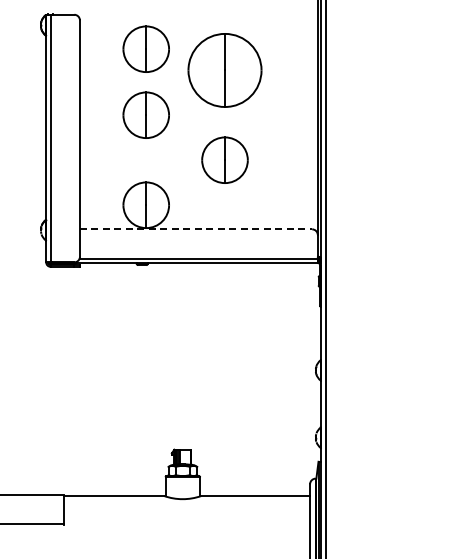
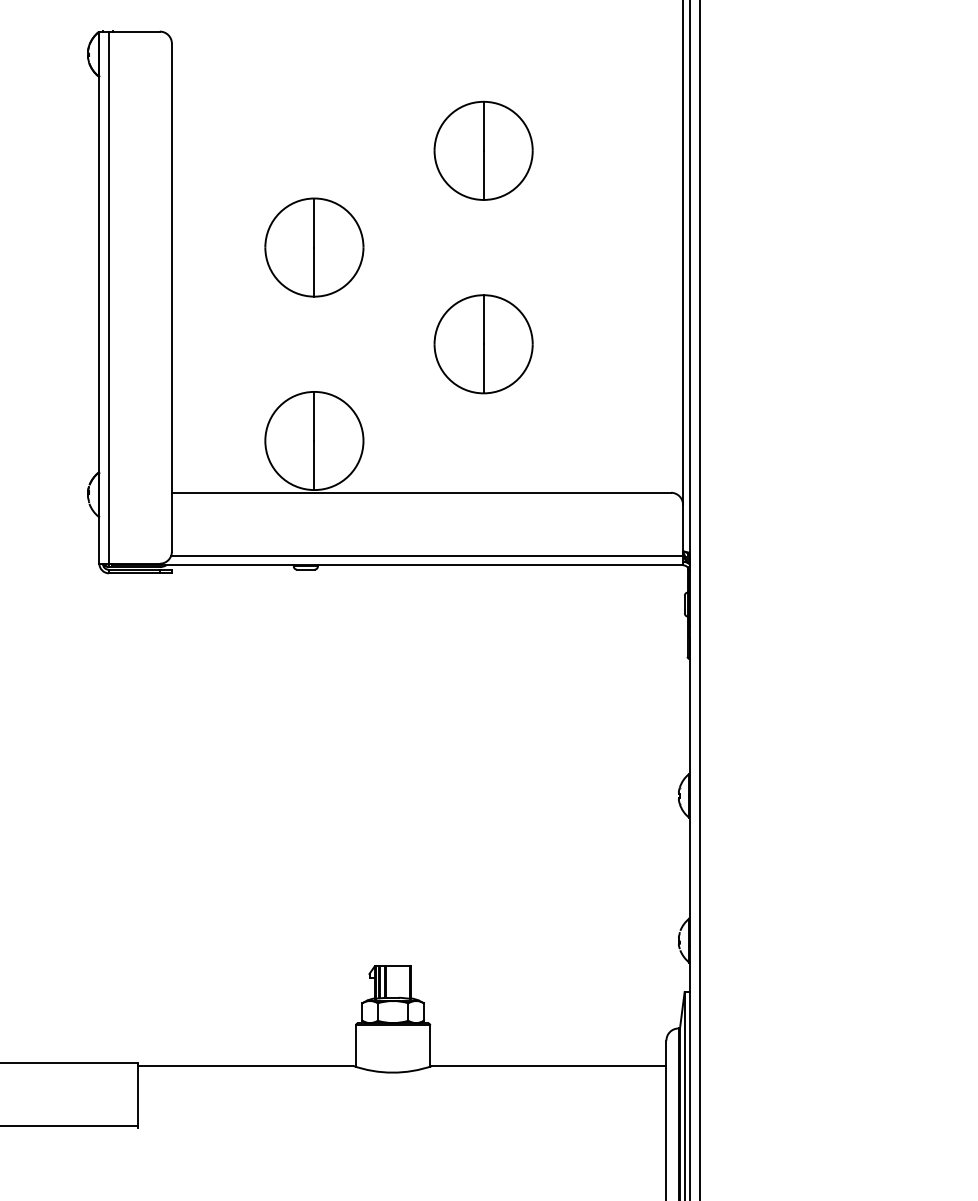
part: (145, 48) -> (312, 104), removed
part: (224, 69) -> (482, 149), size x0.62
line: (196, 229) -> (422, 493), dashed -> solid

